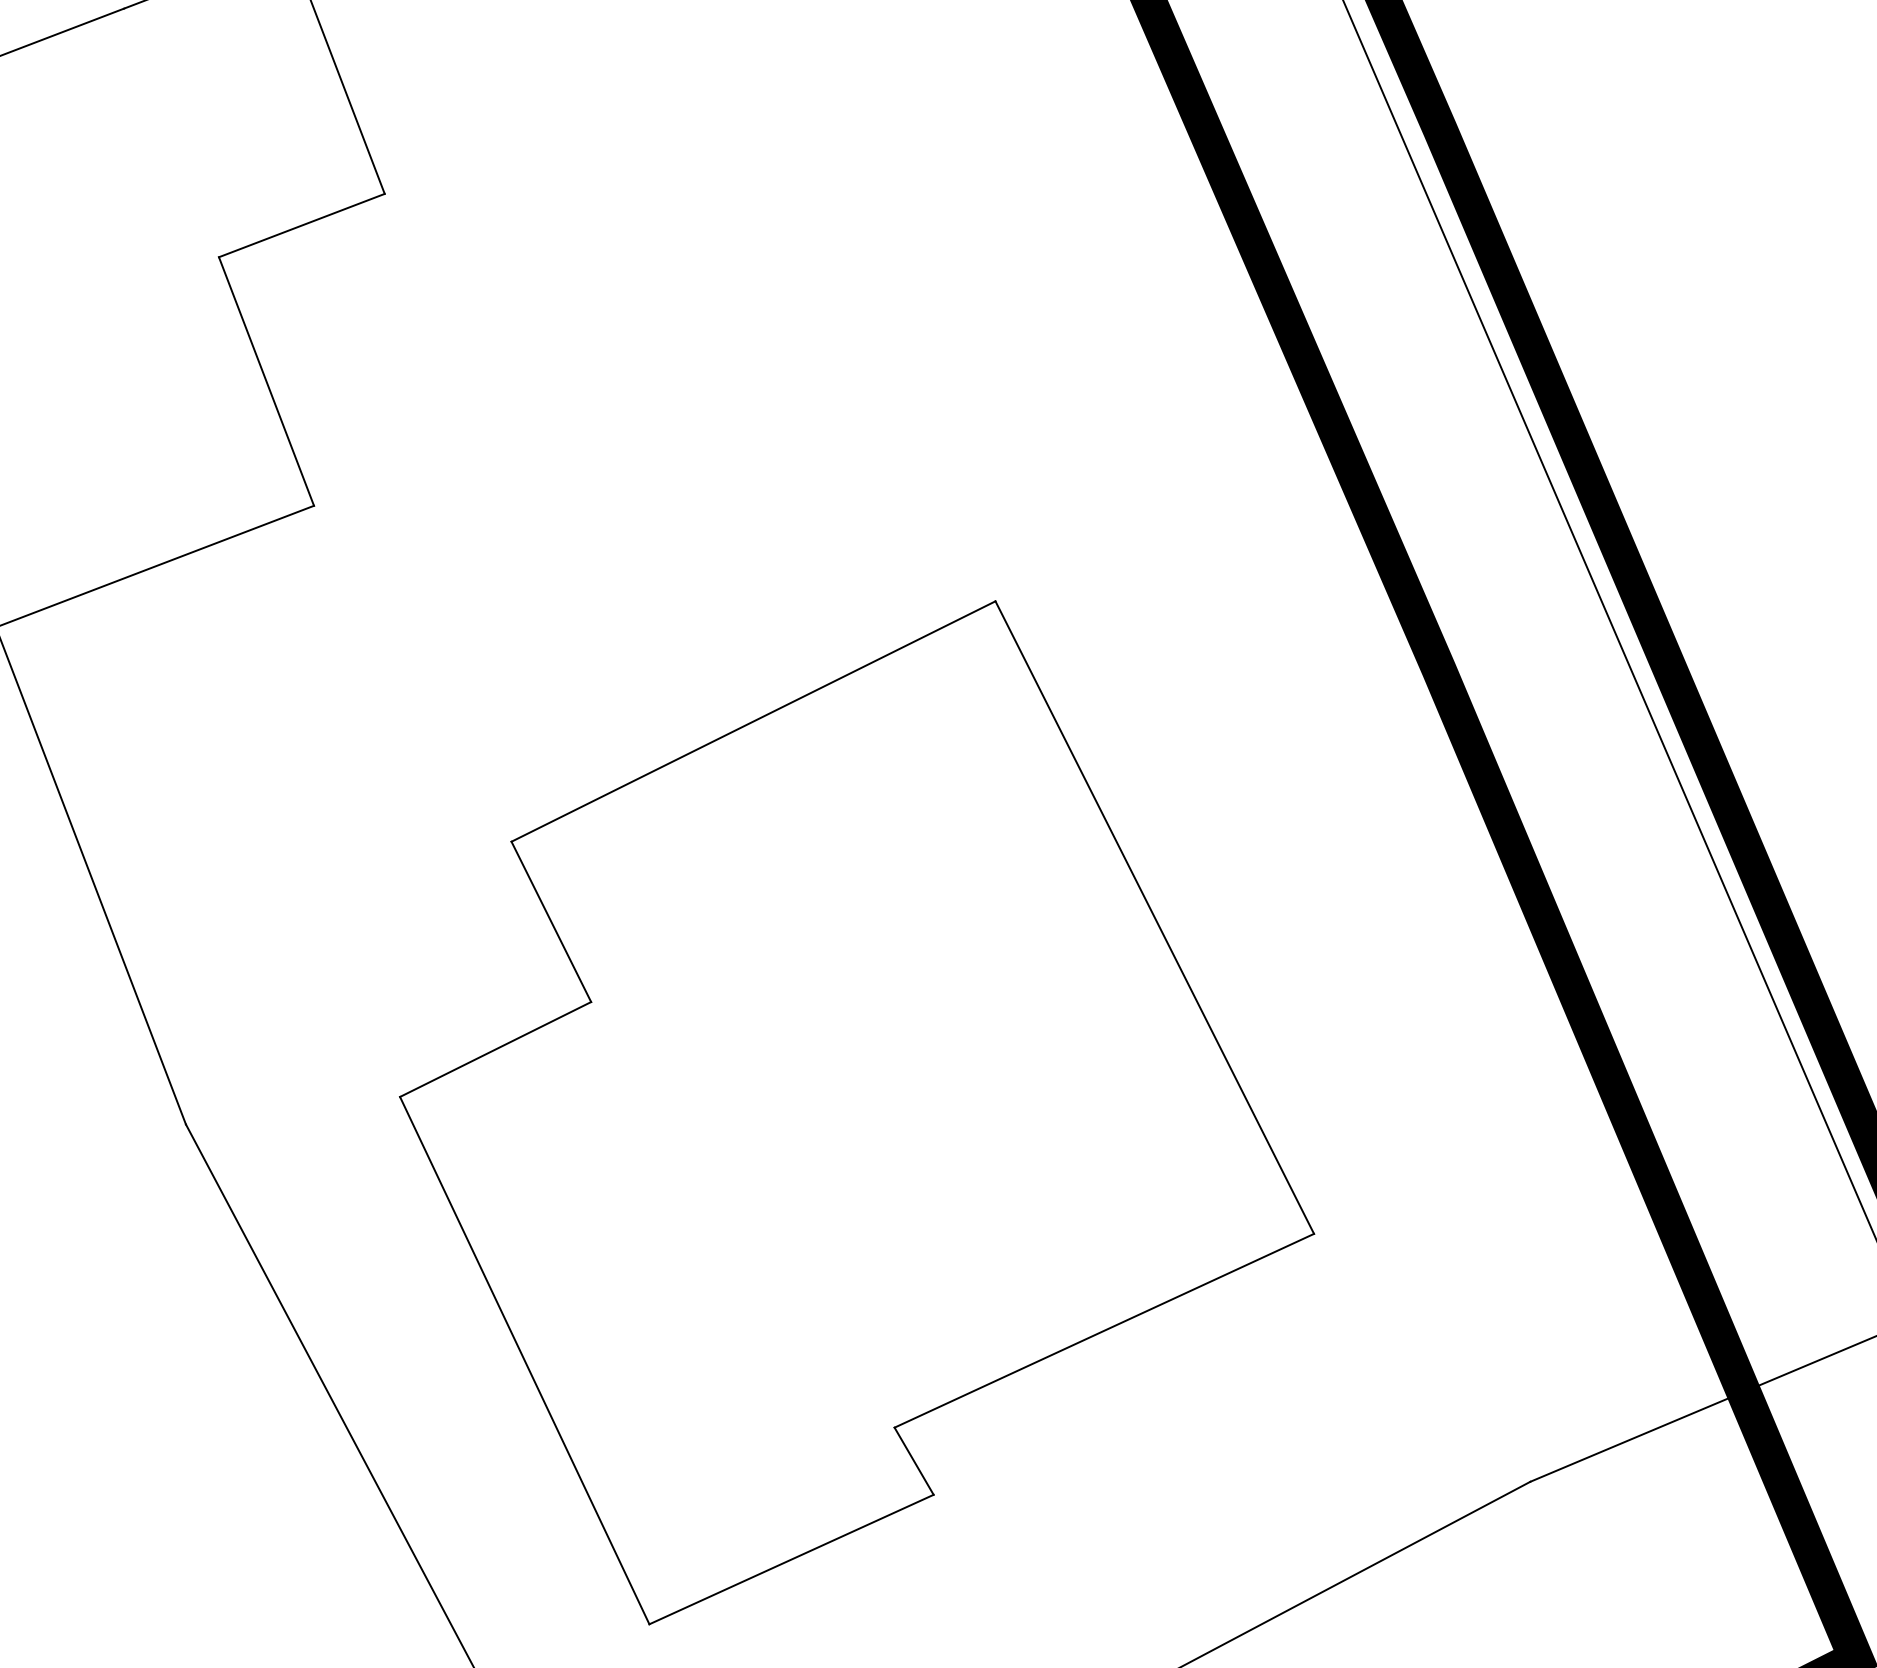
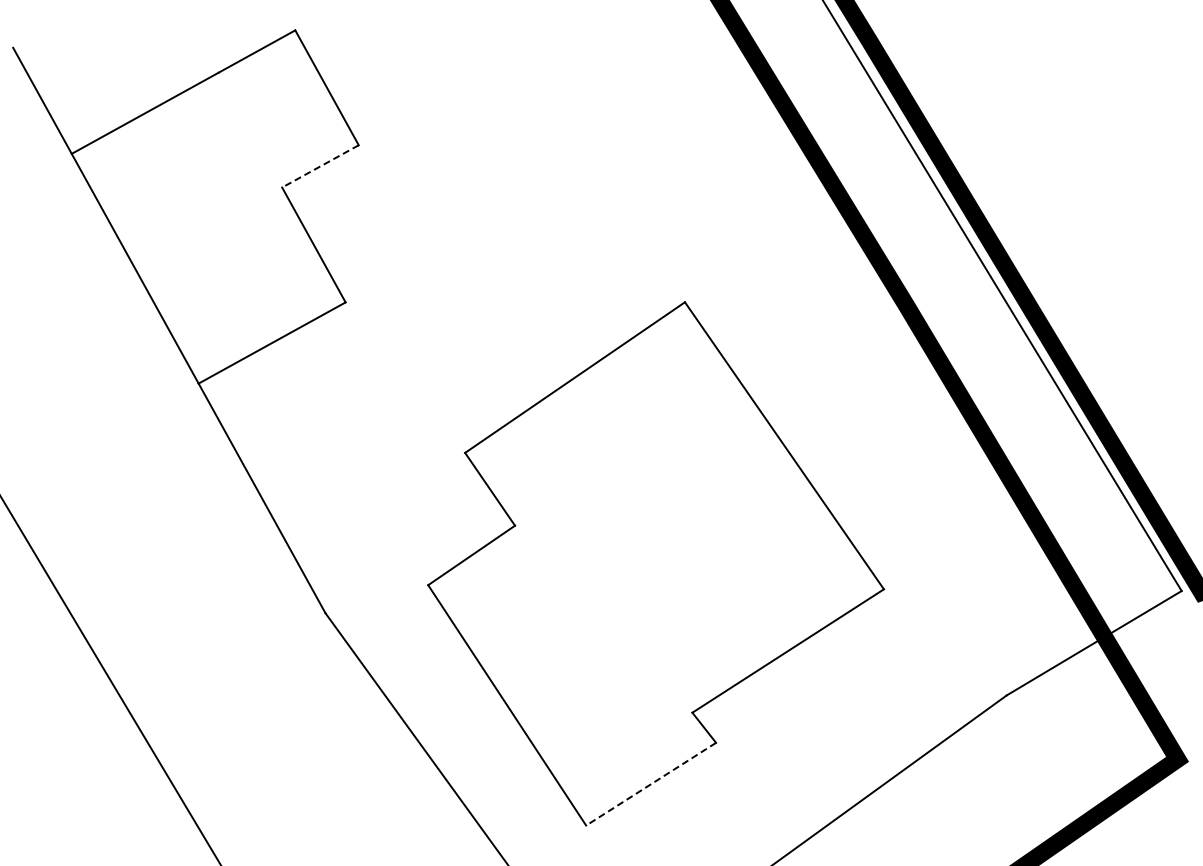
line: (301, 225) -> (320, 166), solid -> dashed
line: (790, 1559) -> (650, 784), solid -> dashed

